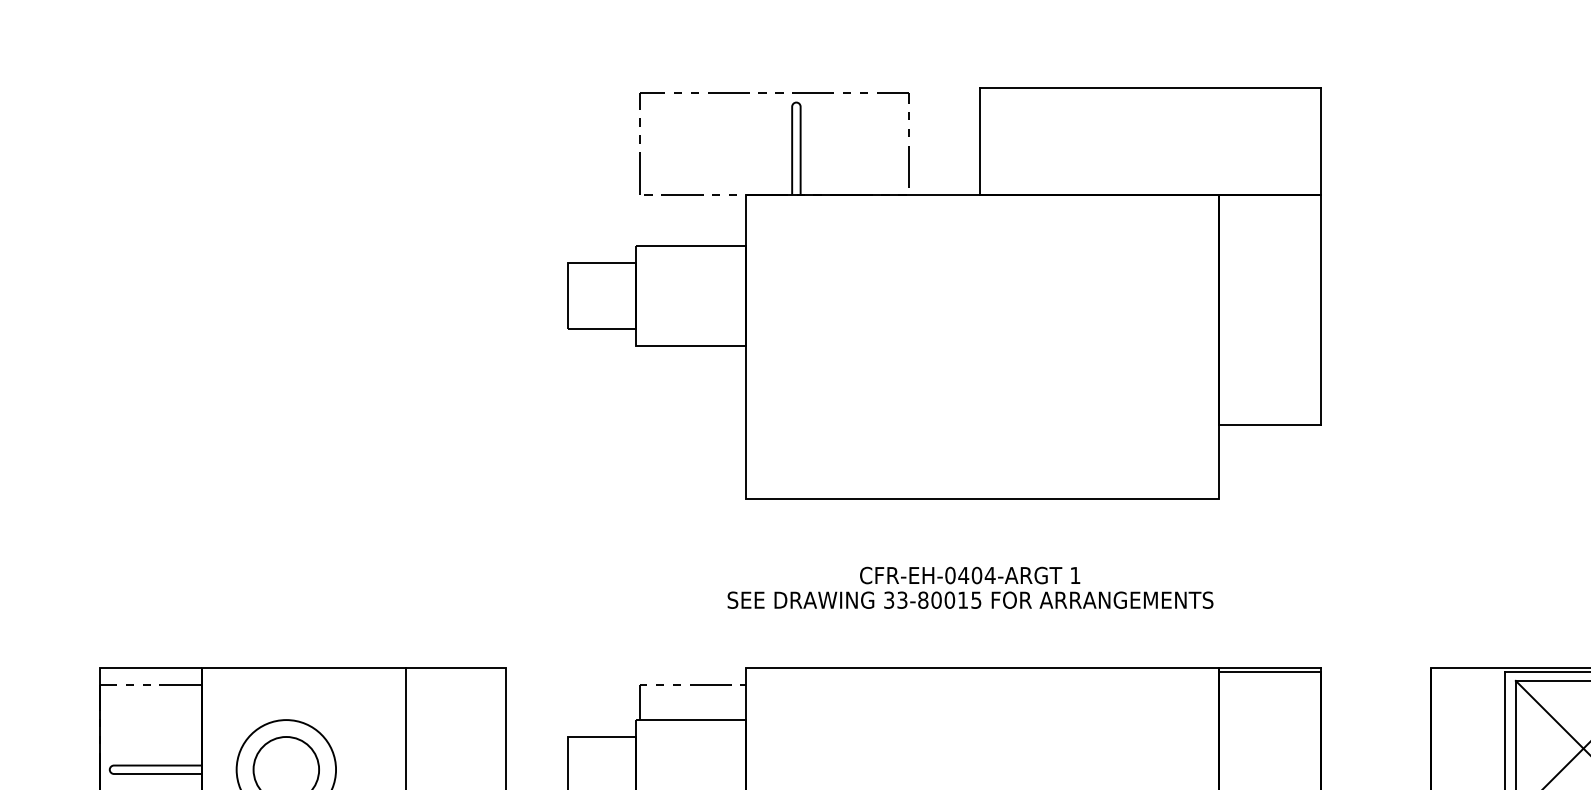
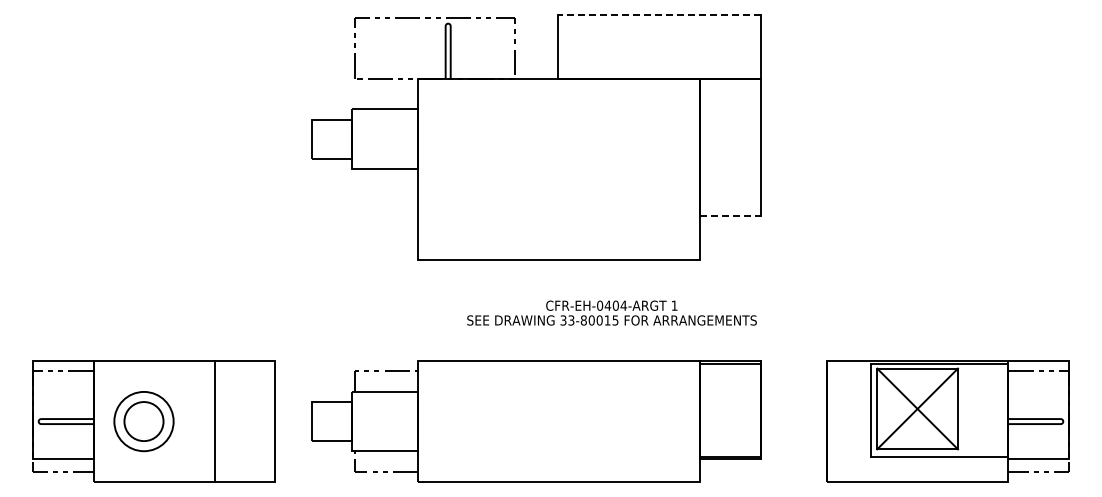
line: (1150, 87) -> (659, 14), solid -> dashed
line: (1271, 424) -> (731, 215), solid -> dashed
text: (969, 586) -> (611, 312), moved

